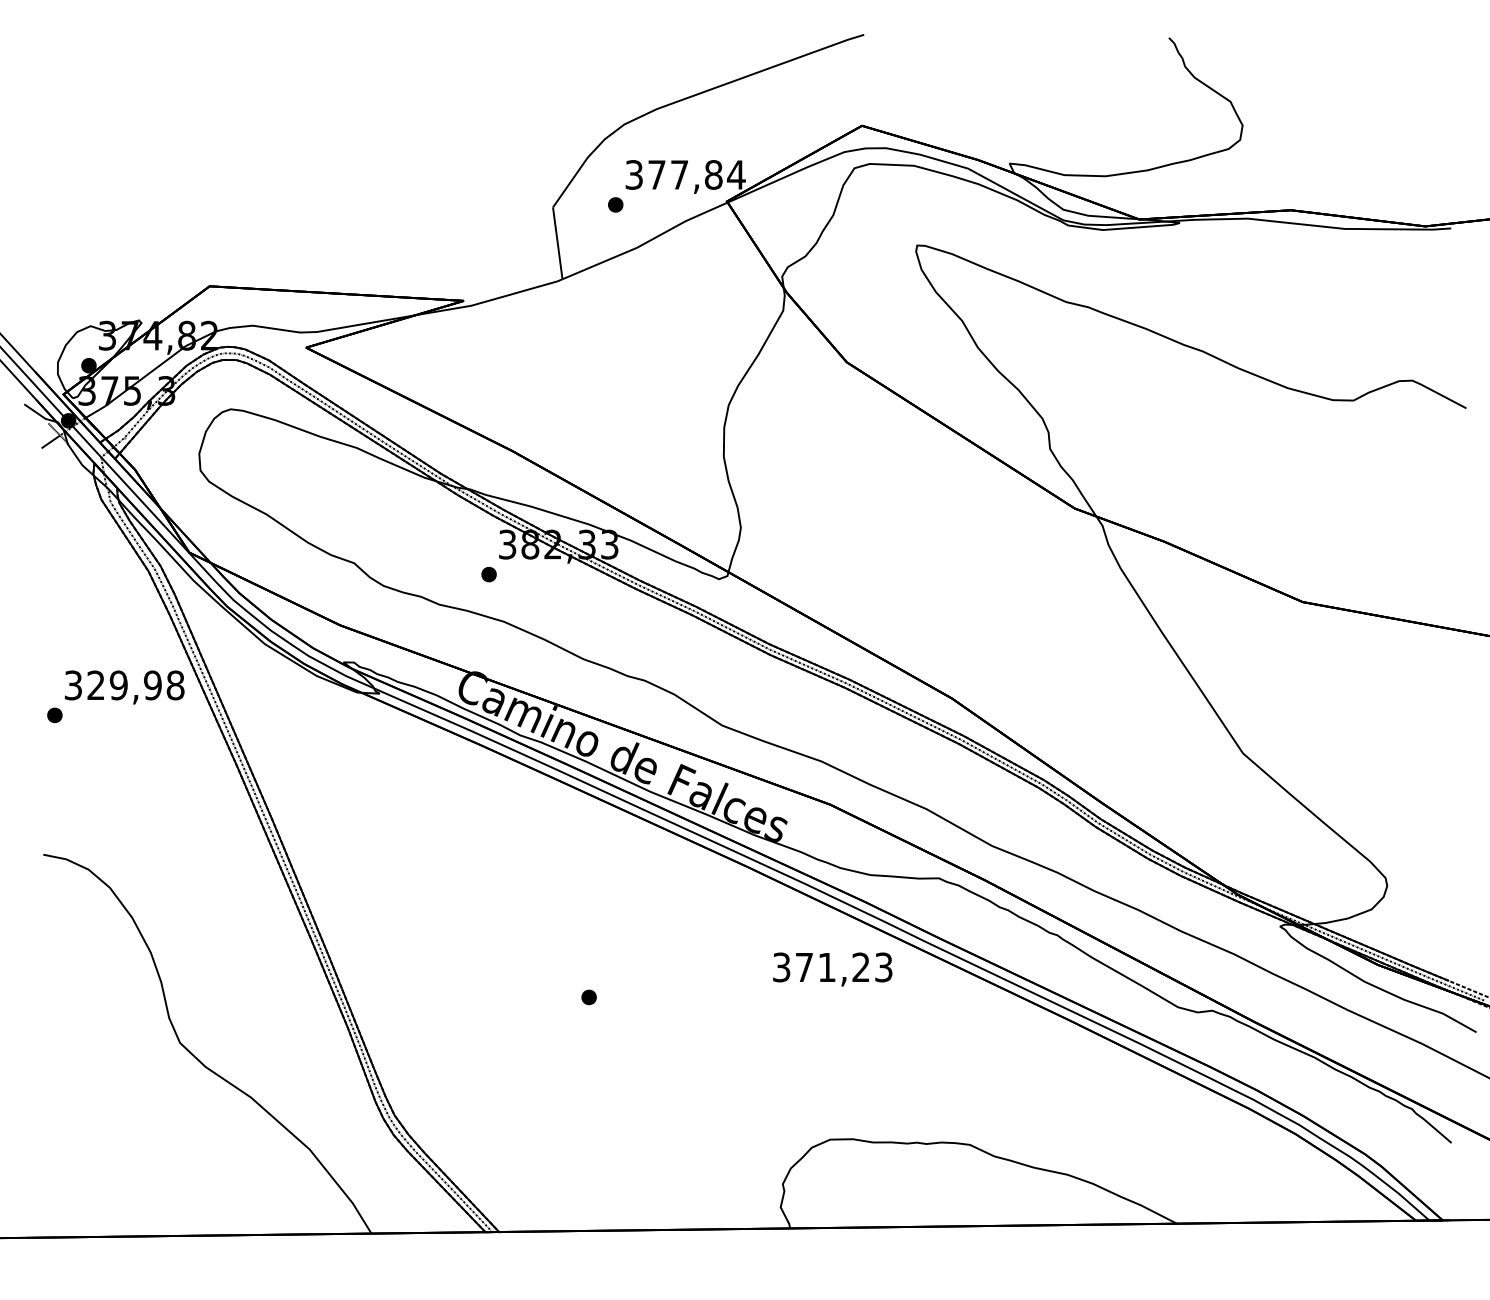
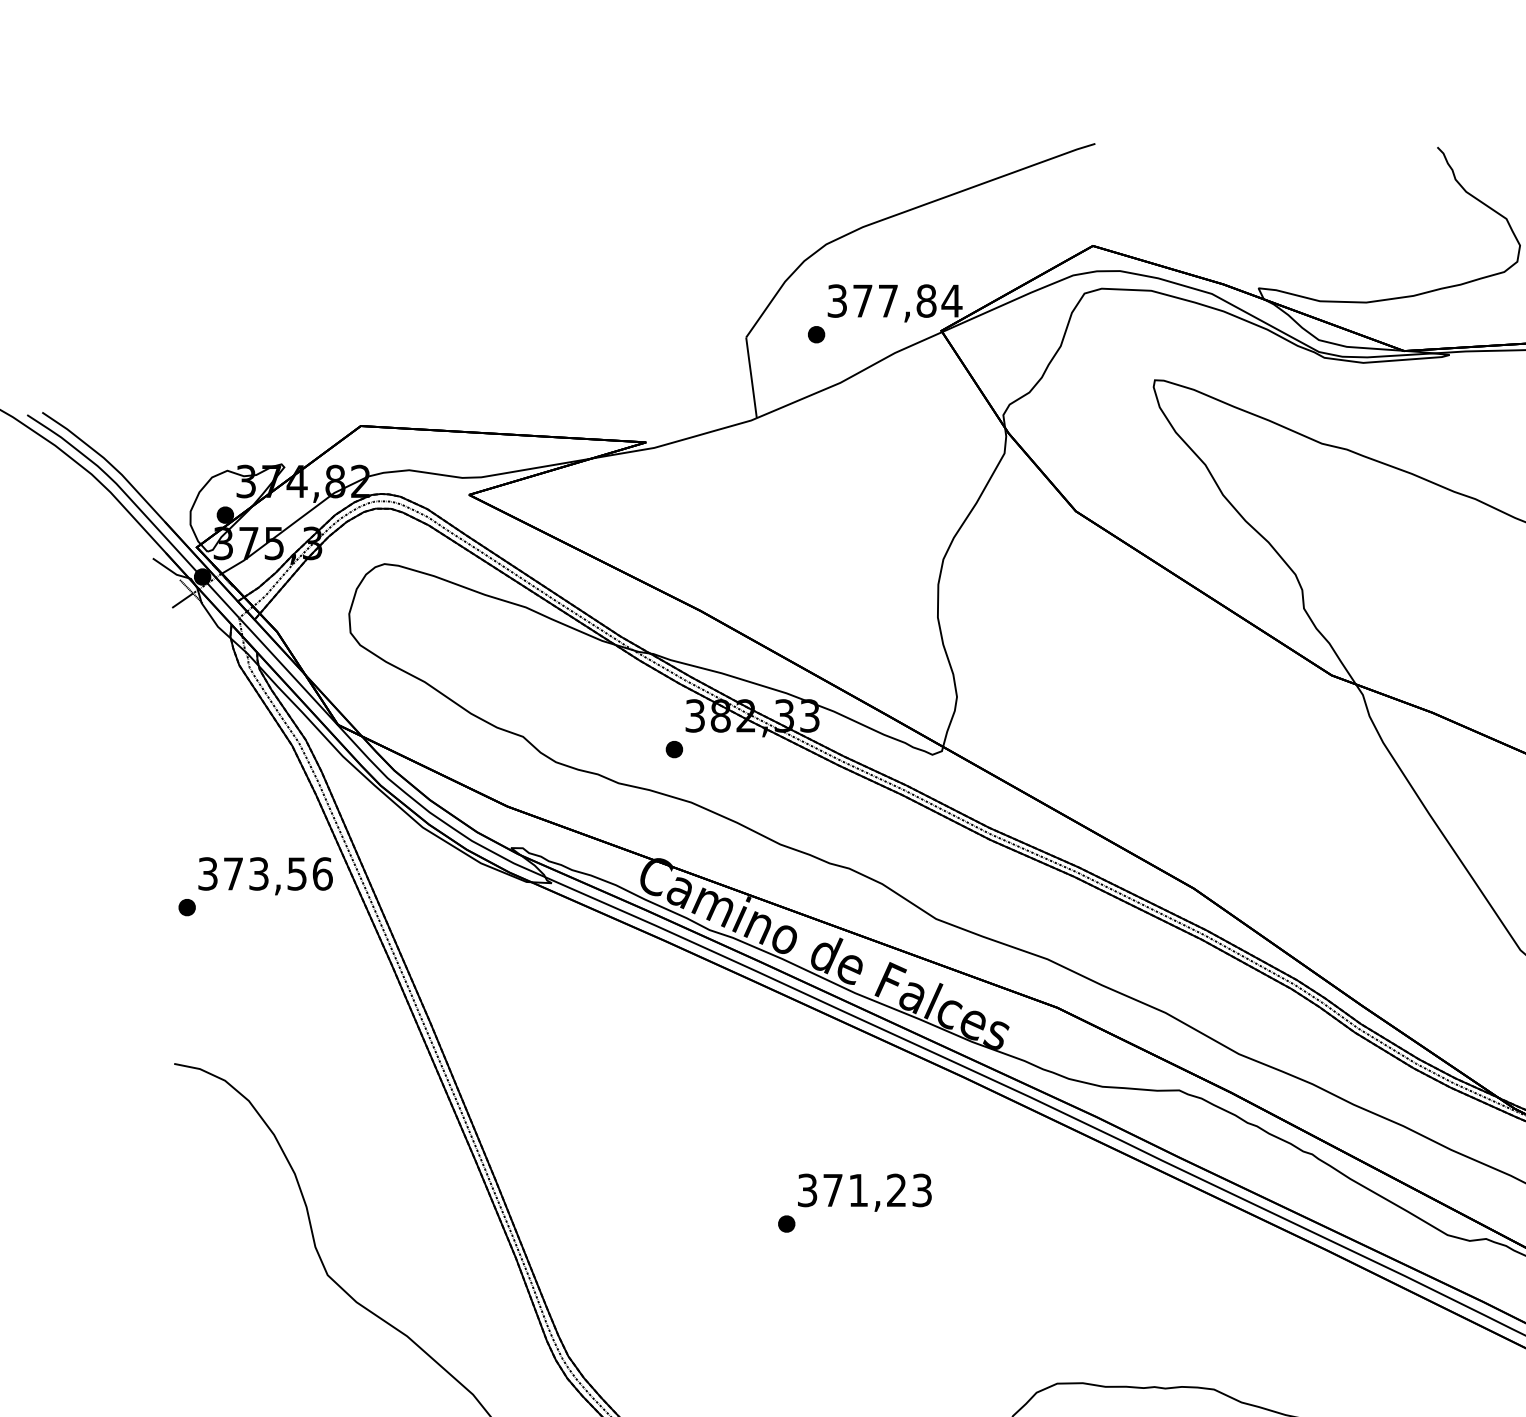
text: (135, 685) -> (277, 874), 329,98 -> 373,56
text: (832, 969) -> (864, 1192), moved

